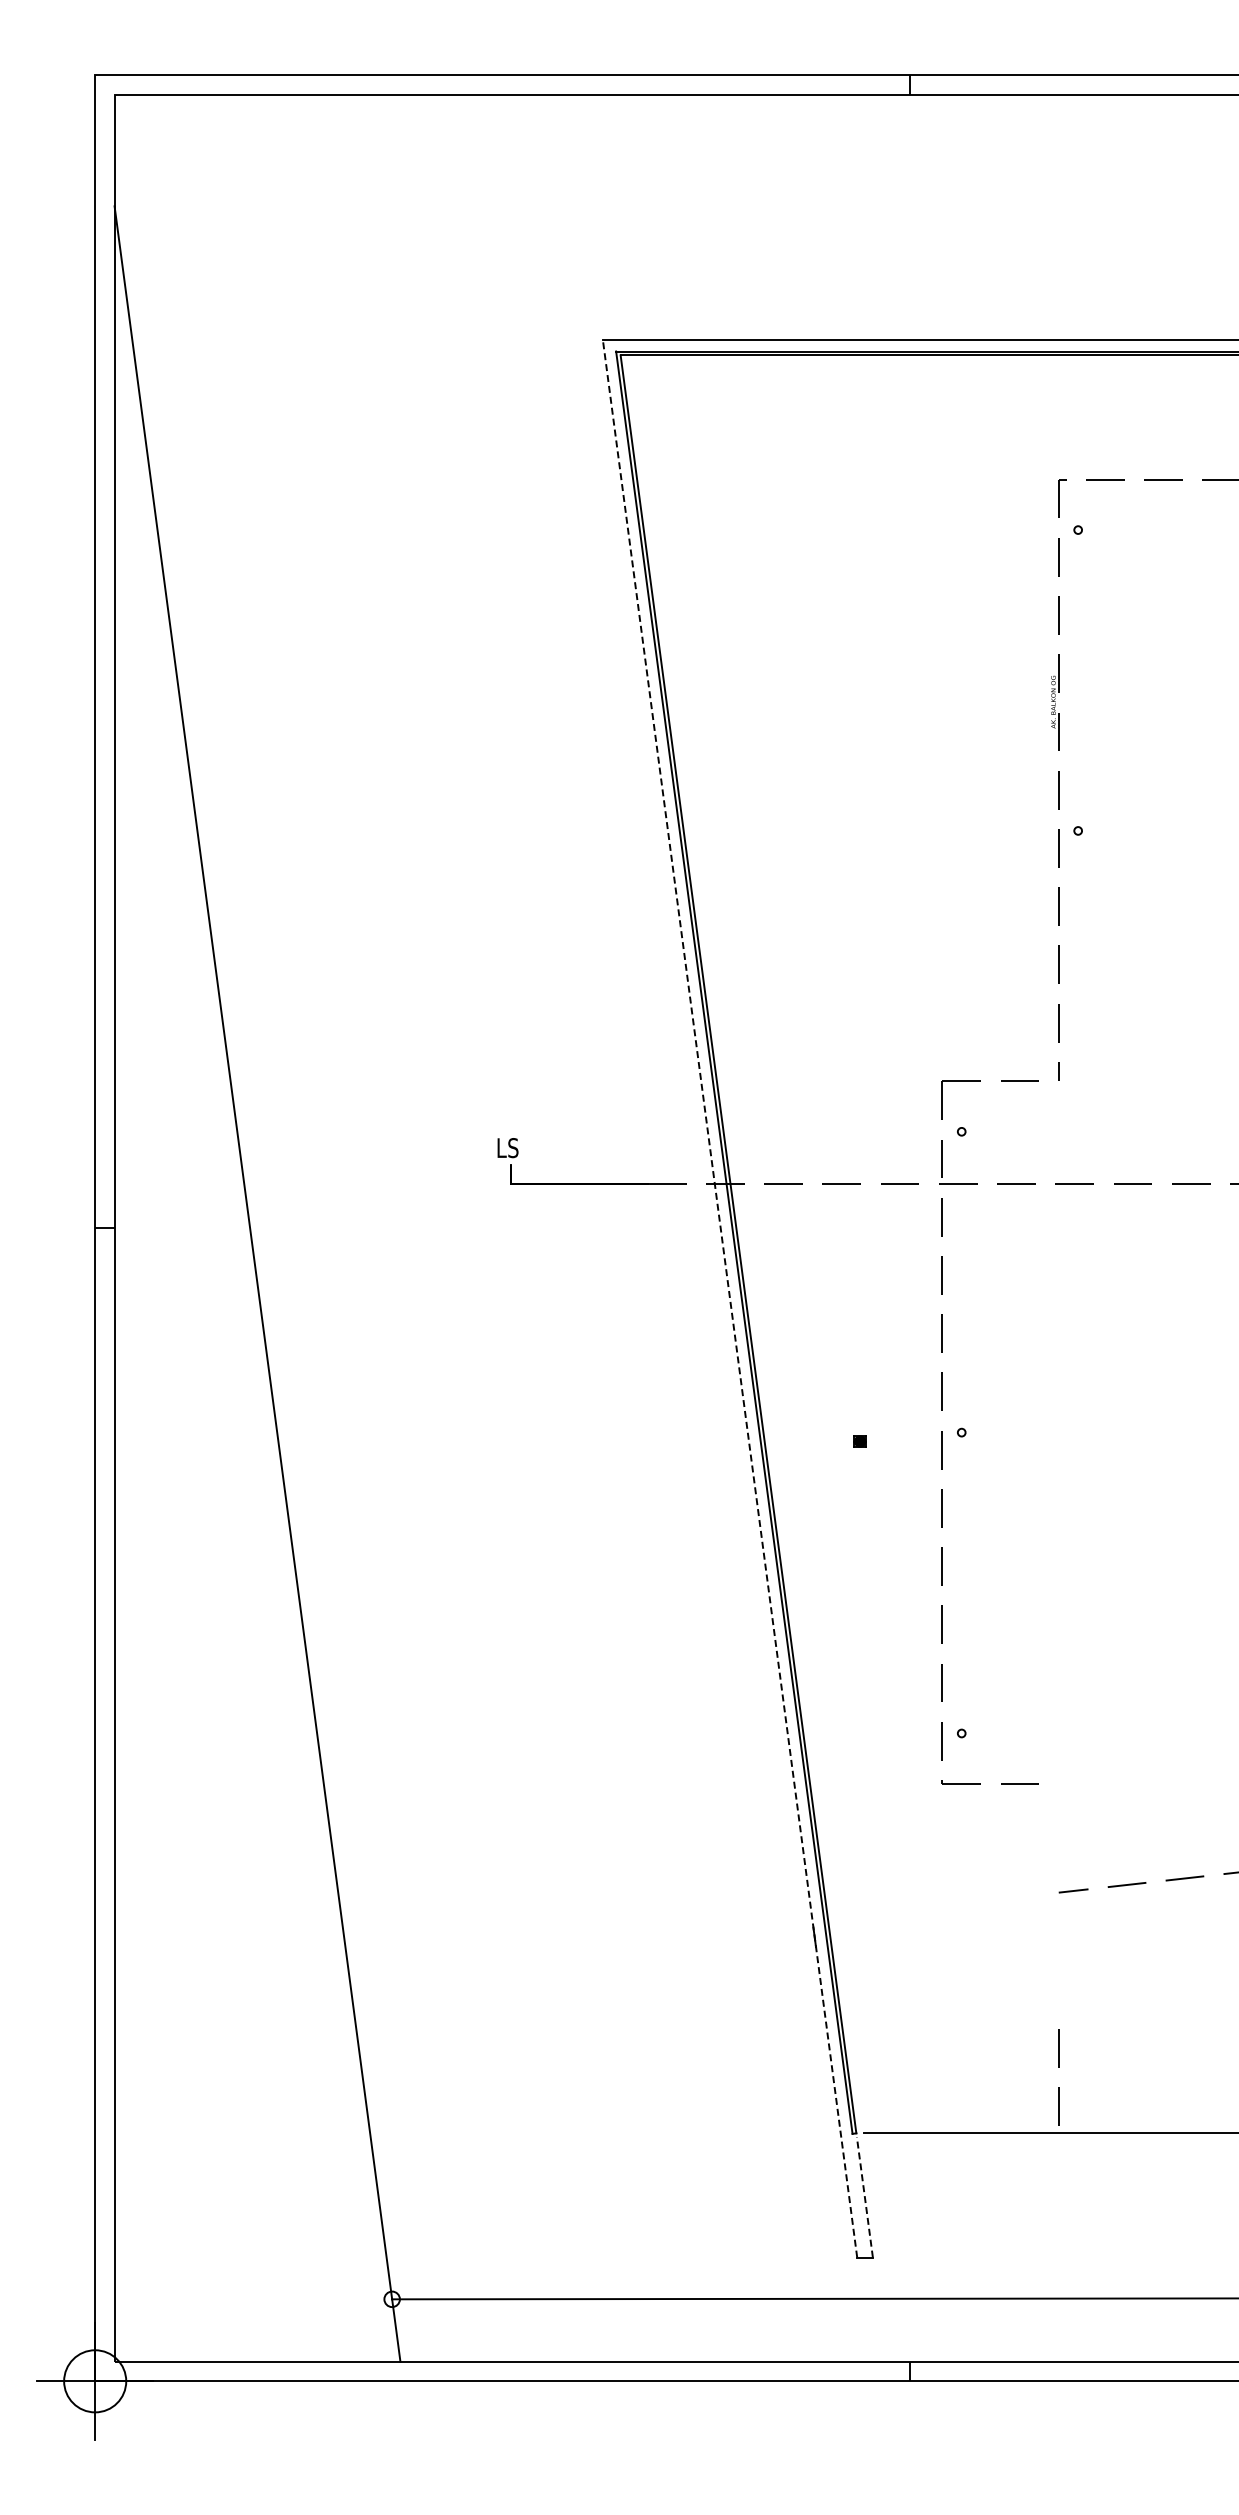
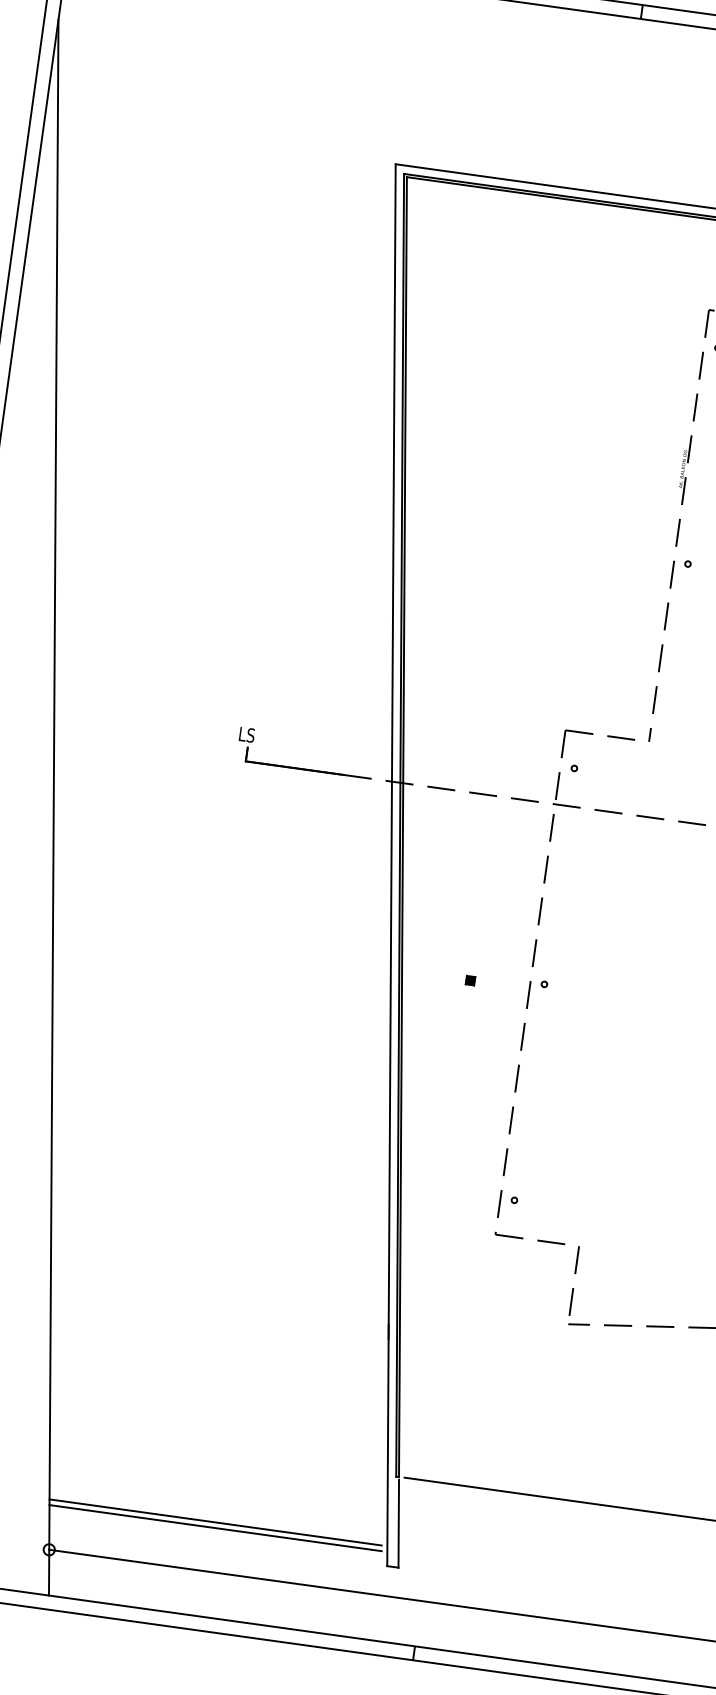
line: (729, 1298) -> (391, 864), dashed -> solid
line: (1058, 2067) -> (575, 1273), moved
line: (864, 2197) -> (398, 1523), dashed -> solid
line: (614, 2230) -> (215, 1522), added
line: (615, 2238) -> (215, 1528), added

